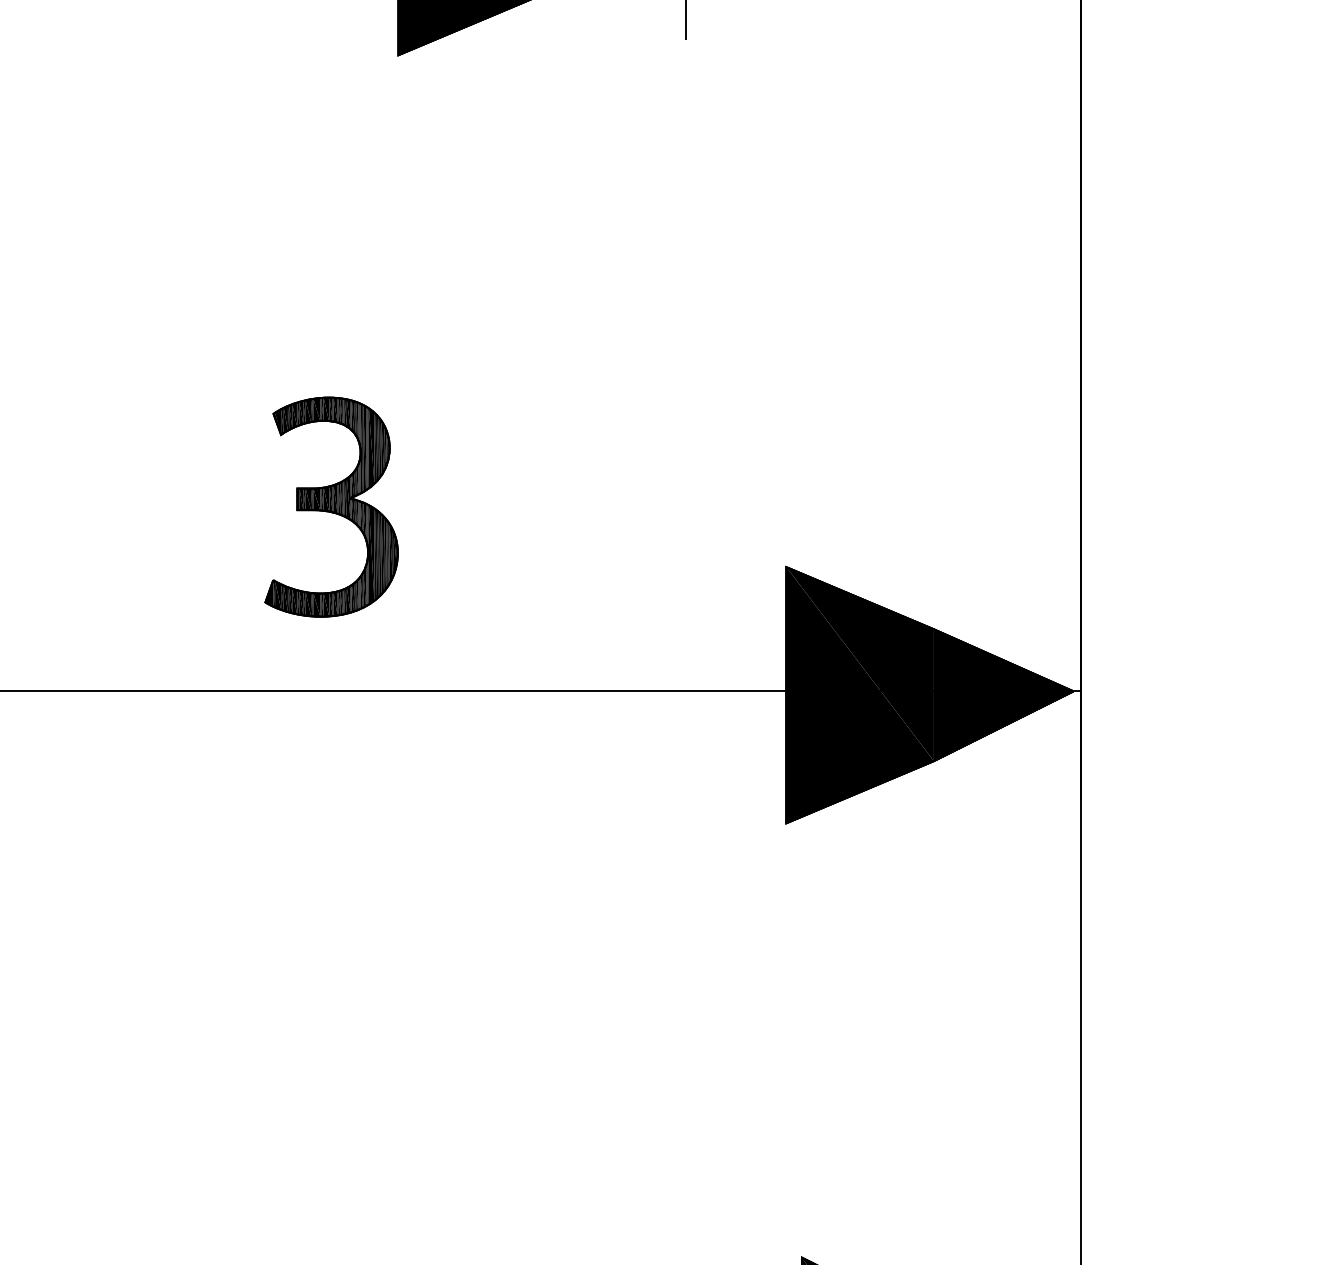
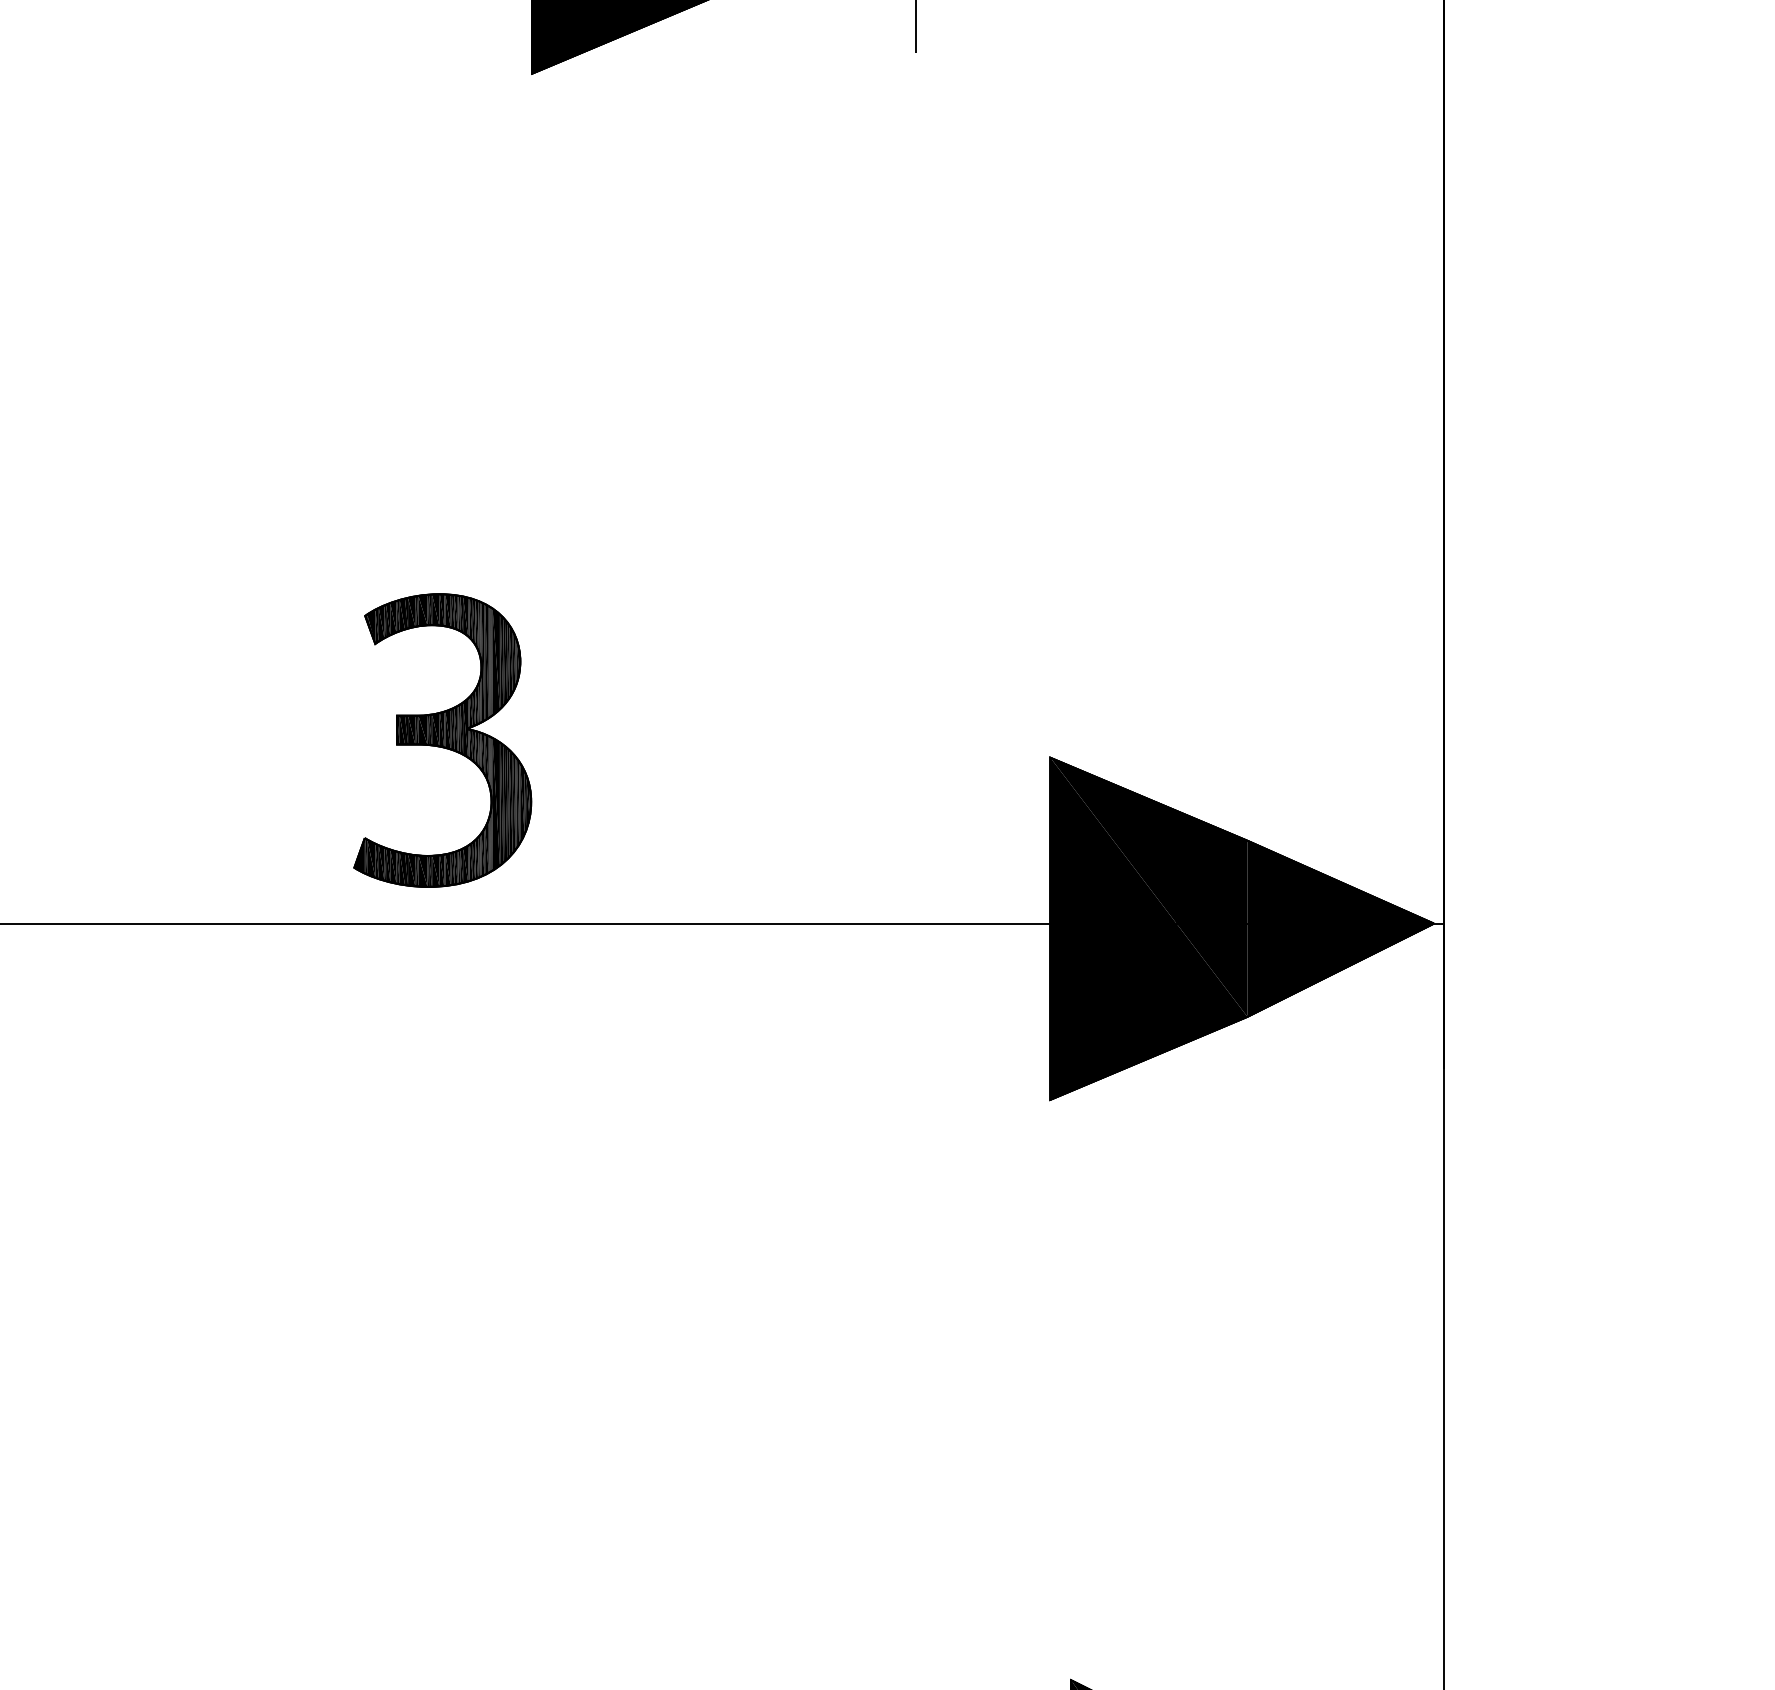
part: (331, 507) -> (442, 740), moved

